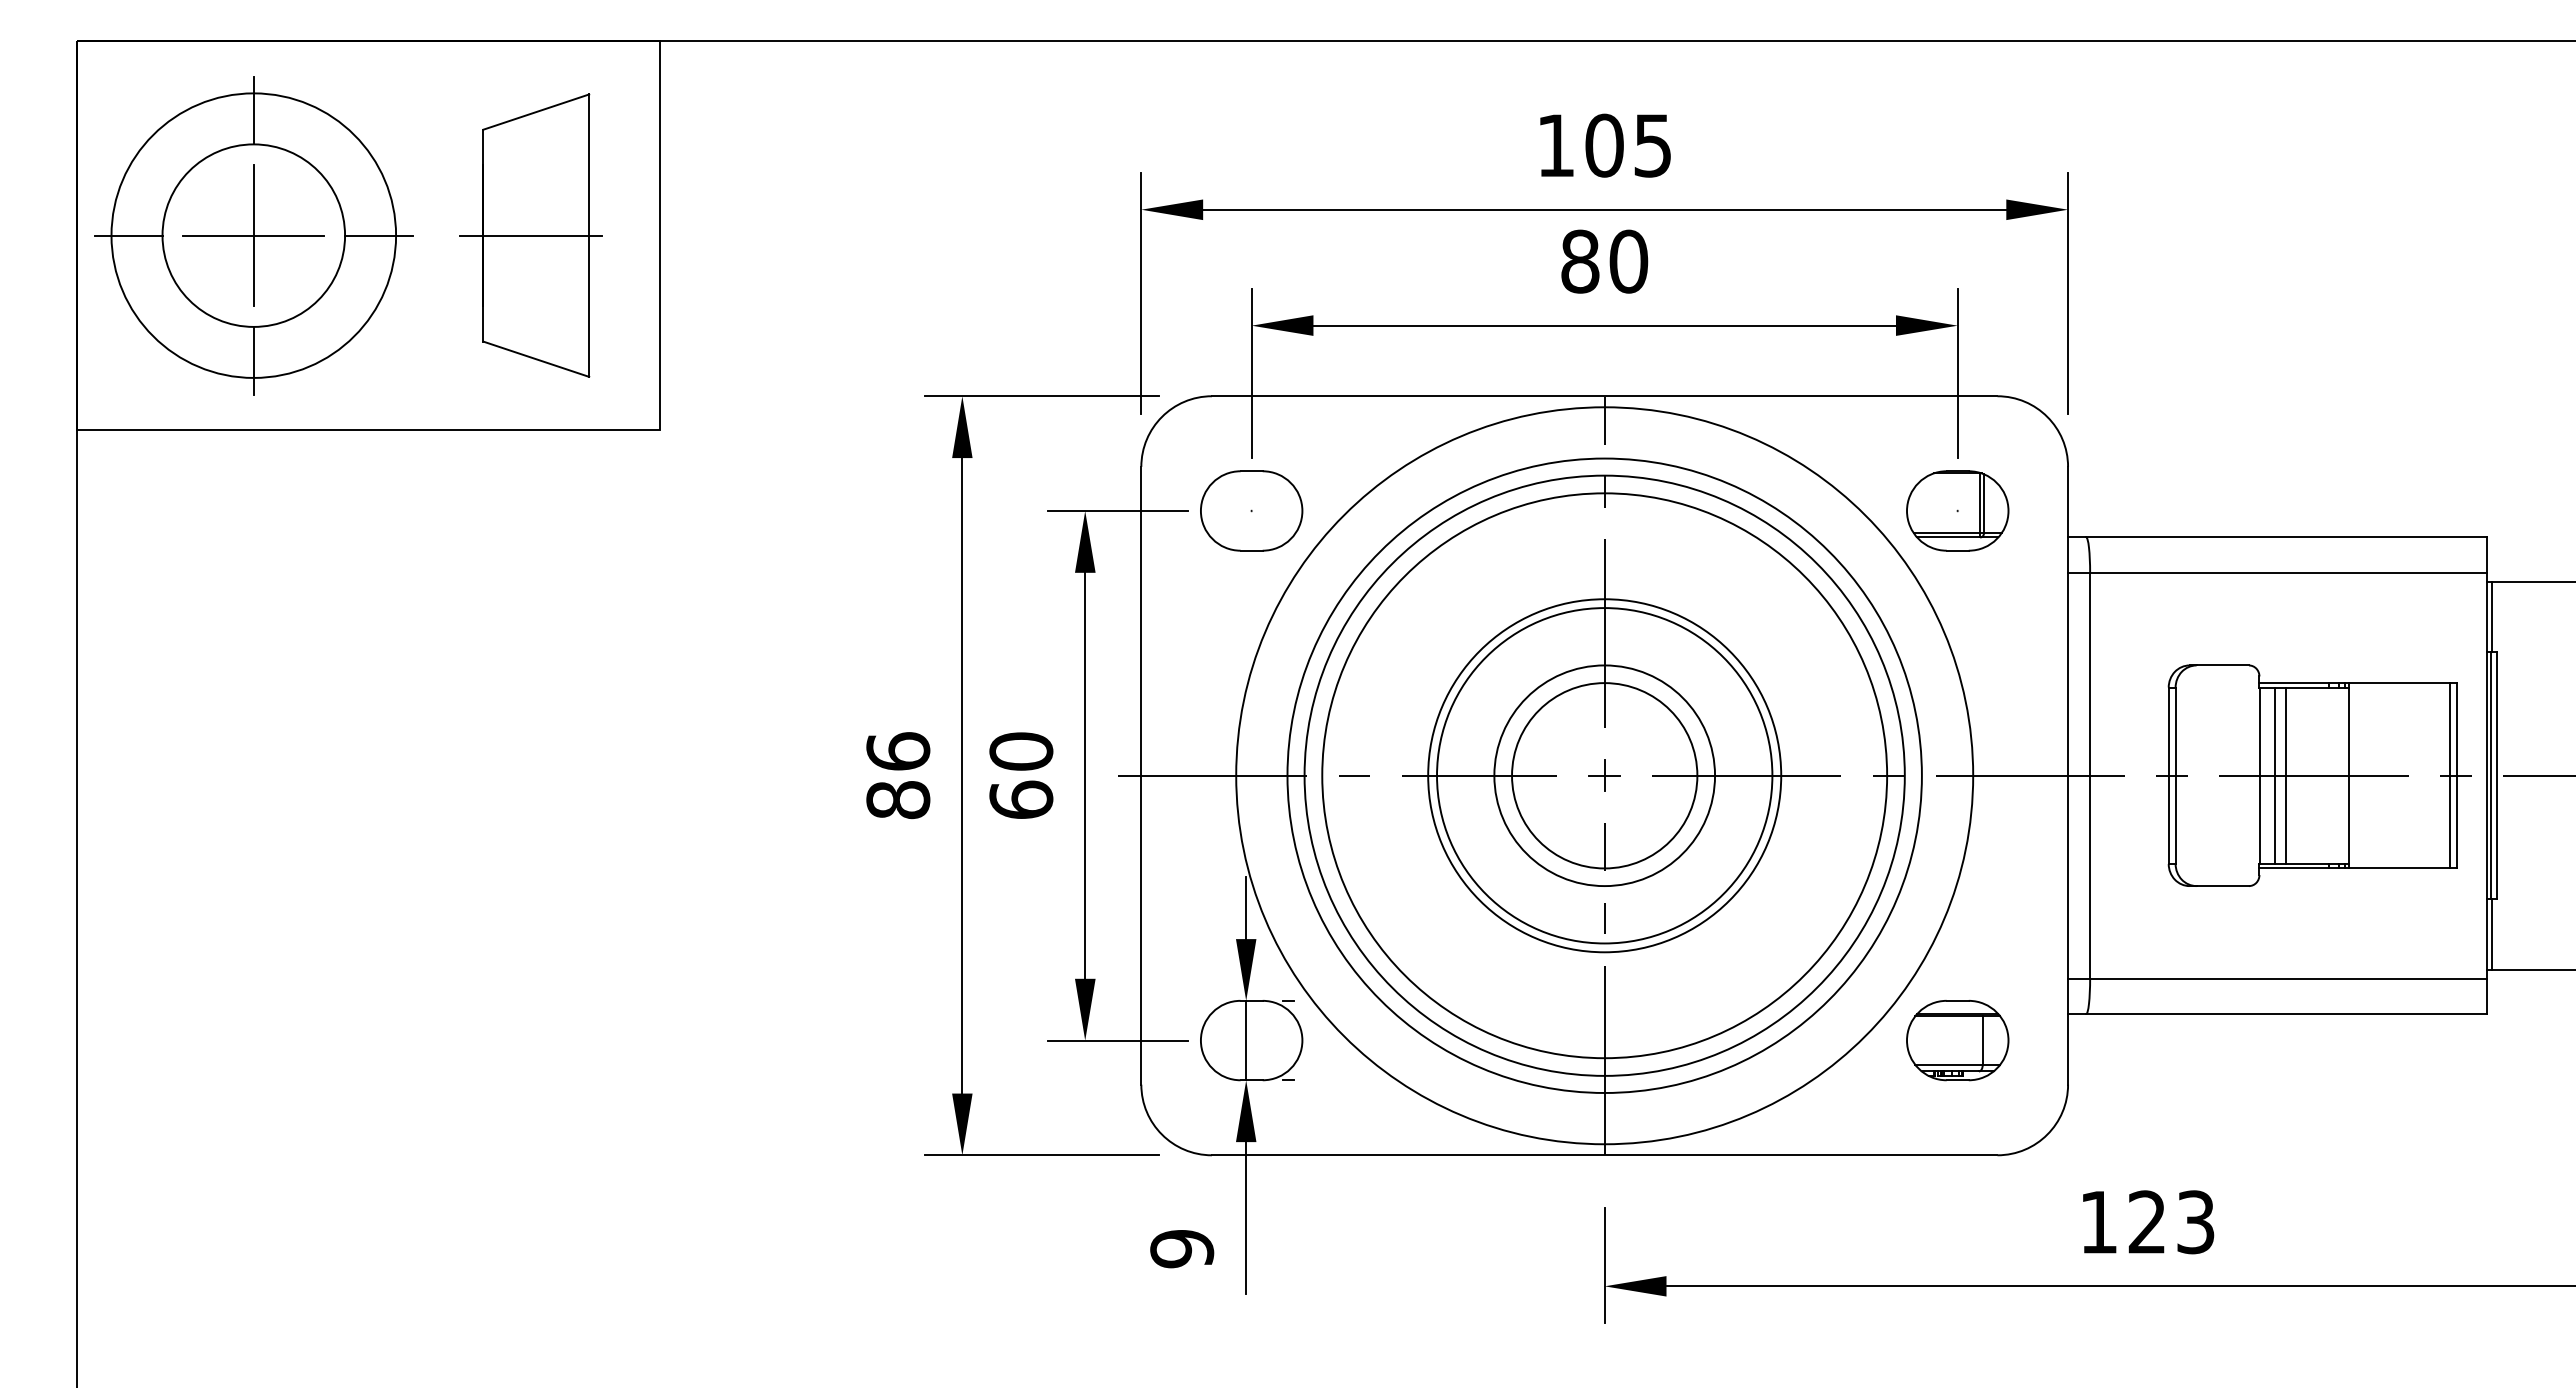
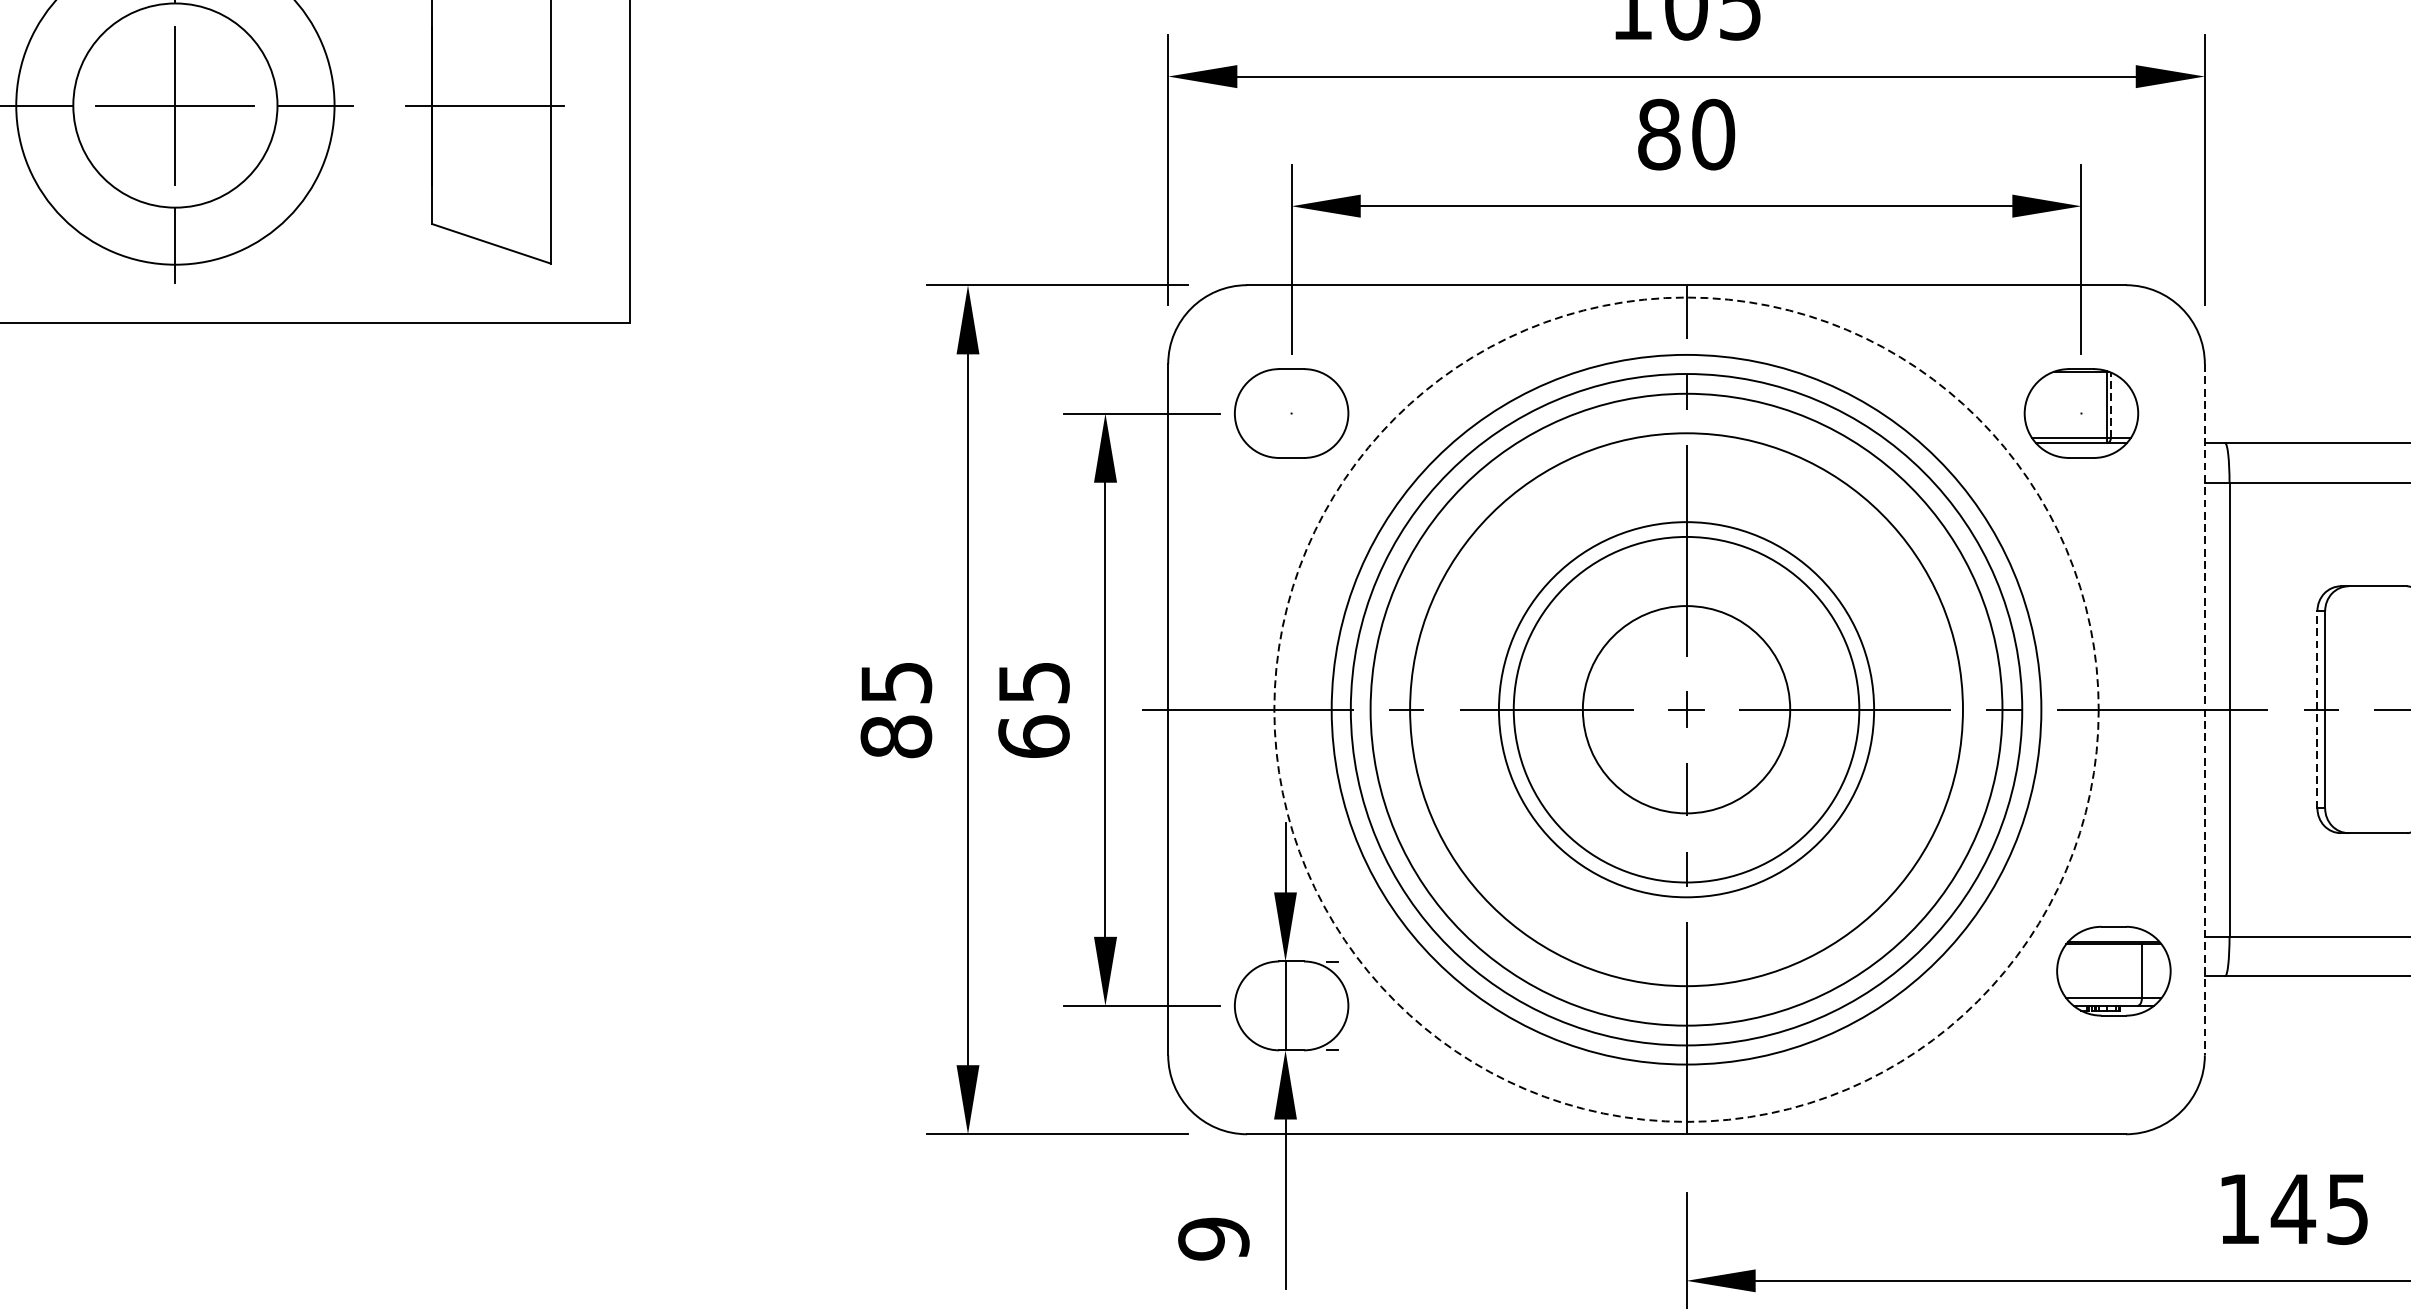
line: (1984, 503) -> (2111, 405), solid -> dashed
text: (898, 751) -> (896, 682), 86 -> 85
text: (1021, 751) -> (1034, 682), 60 -> 65
circle: (1604, 775) -> (1686, 709), size x1.4
circle: (1604, 775) -> (1686, 709), size x1.4
circle: (1604, 775) -> (1686, 709), solid -> dashed
line: (2068, 775) -> (2205, 709), solid -> dashed
line: (2168, 775) -> (2317, 709), solid -> dashed
part: (1957, 1040) -> (2113, 971), moved
text: (2170, 1221) -> (2319, 1208), 123 -> 145

